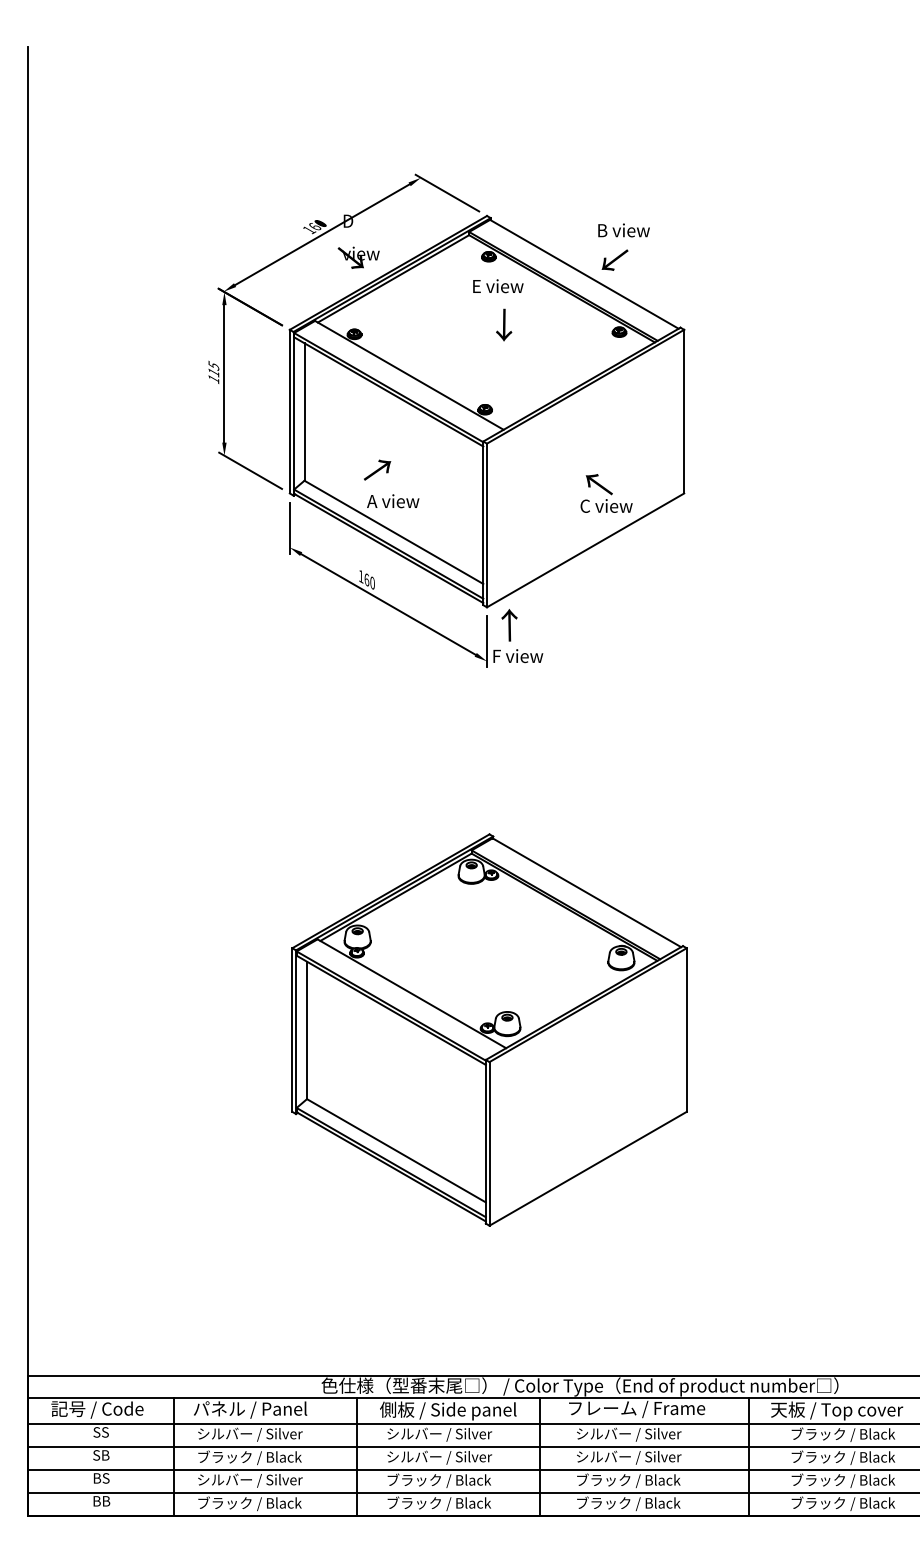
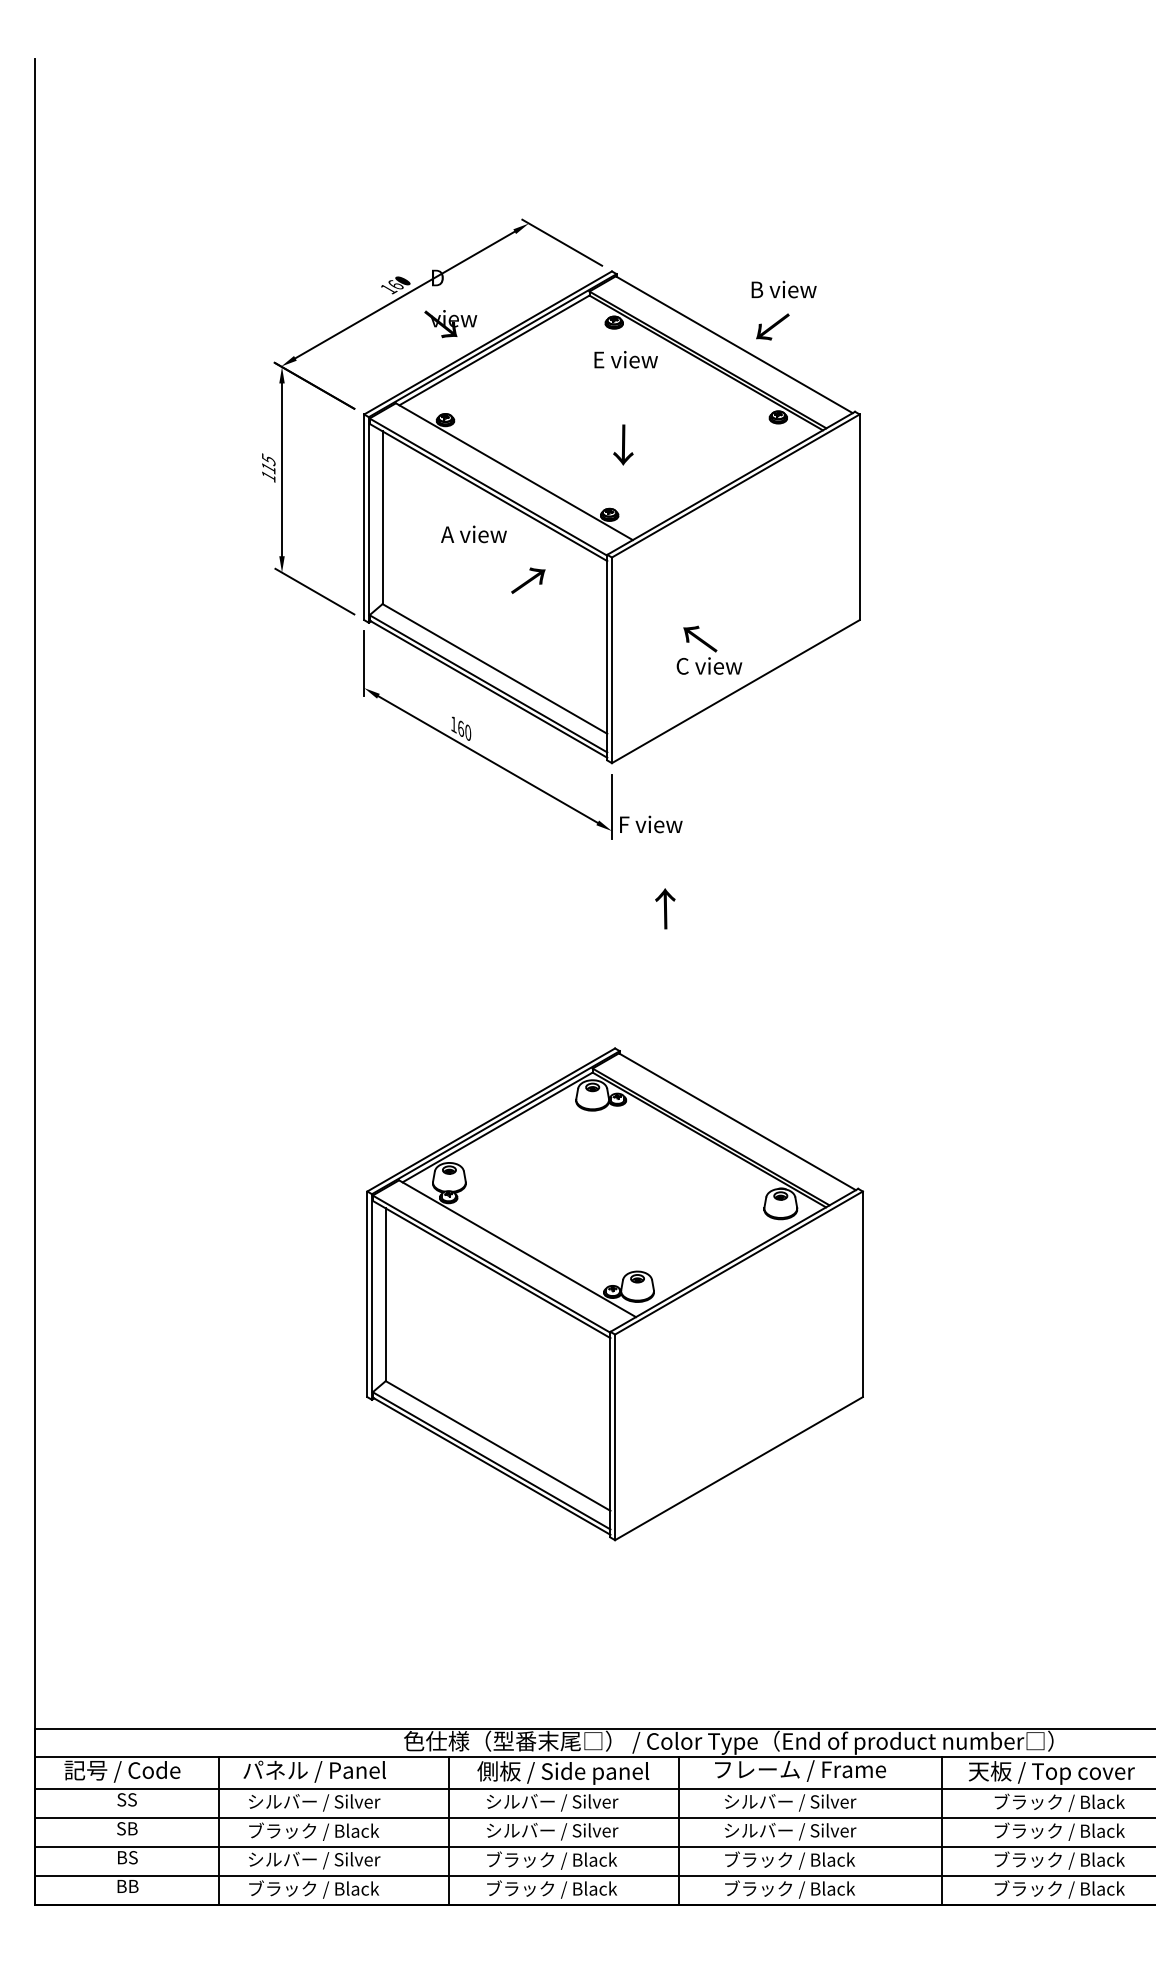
text: (504, 324) -> (623, 444), moved
text: (377, 469) -> (528, 579), moved
text: (606, 493) -> (709, 650), moved
text: (393, 501) -> (474, 534), moved
text: (509, 625) -> (665, 909), moved

